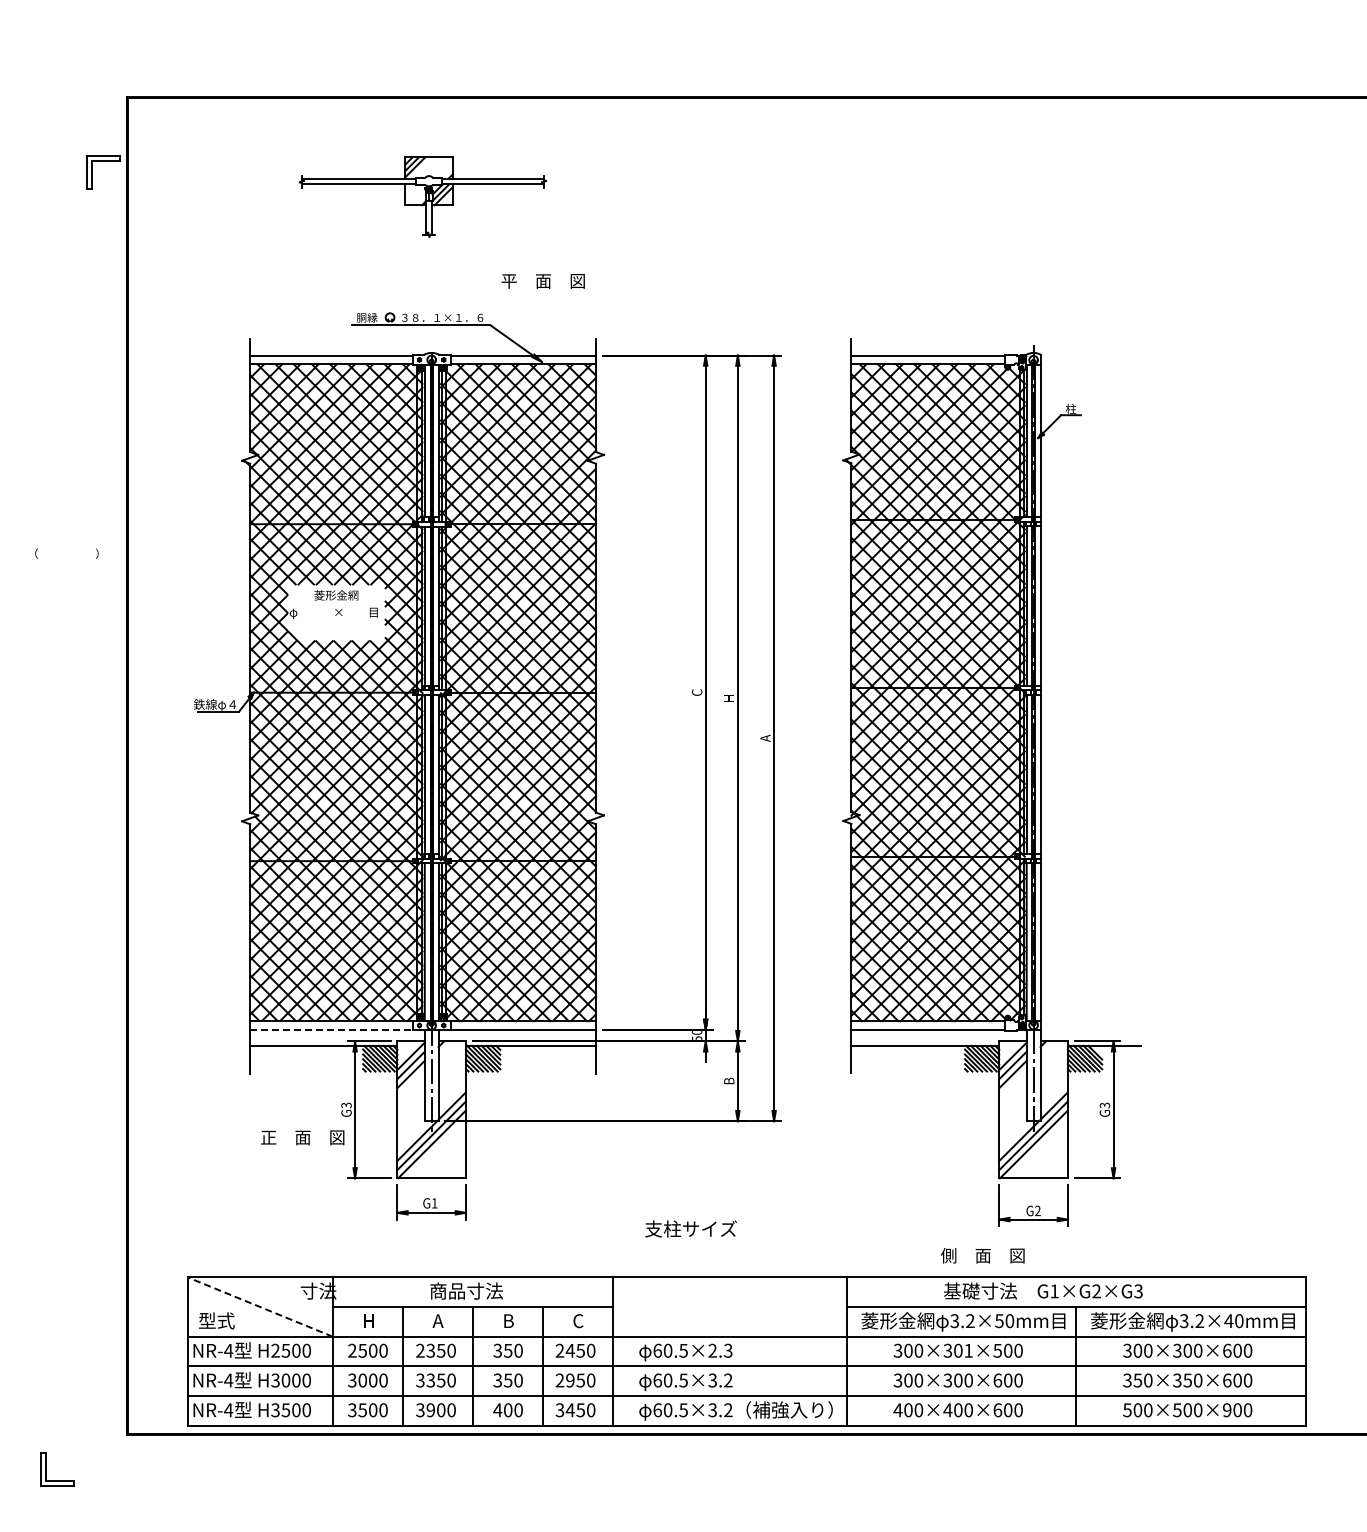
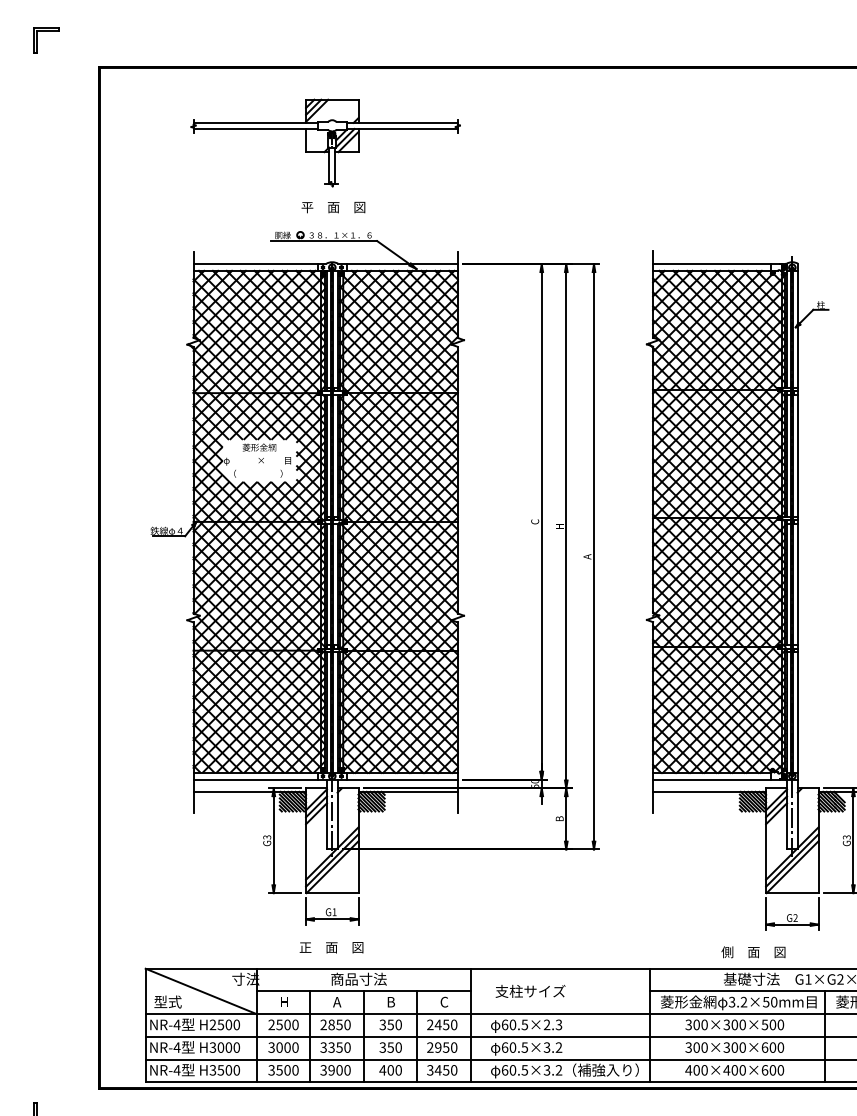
part: (103, 161) -> (46, 31), moved
part: (422, 196) -> (325, 142), size x1.43
text: (542, 281) -> (332, 207), moved
text: (66, 553) -> (258, 473), moved
line: (331, 1029) -> (255, 779), dashed -> solid
text: (302, 1137) -> (331, 947), moved
text: (690, 1228) -> (530, 991), moved
line: (260, 1307) -> (201, 991), dashed -> solid
text: (430, 1350) -> (331, 1024), 2350 -> 2850
text: (968, 1350) -> (742, 1024), 300×301×500 -> 300×300×500

